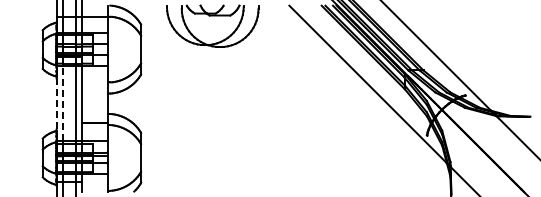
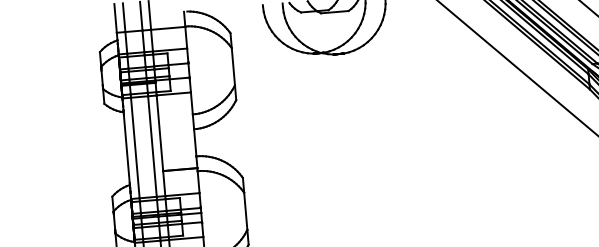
line: (56, 103) -> (126, 148), dashed -> solid
line: (62, 103) -> (134, 147), dashed -> solid

